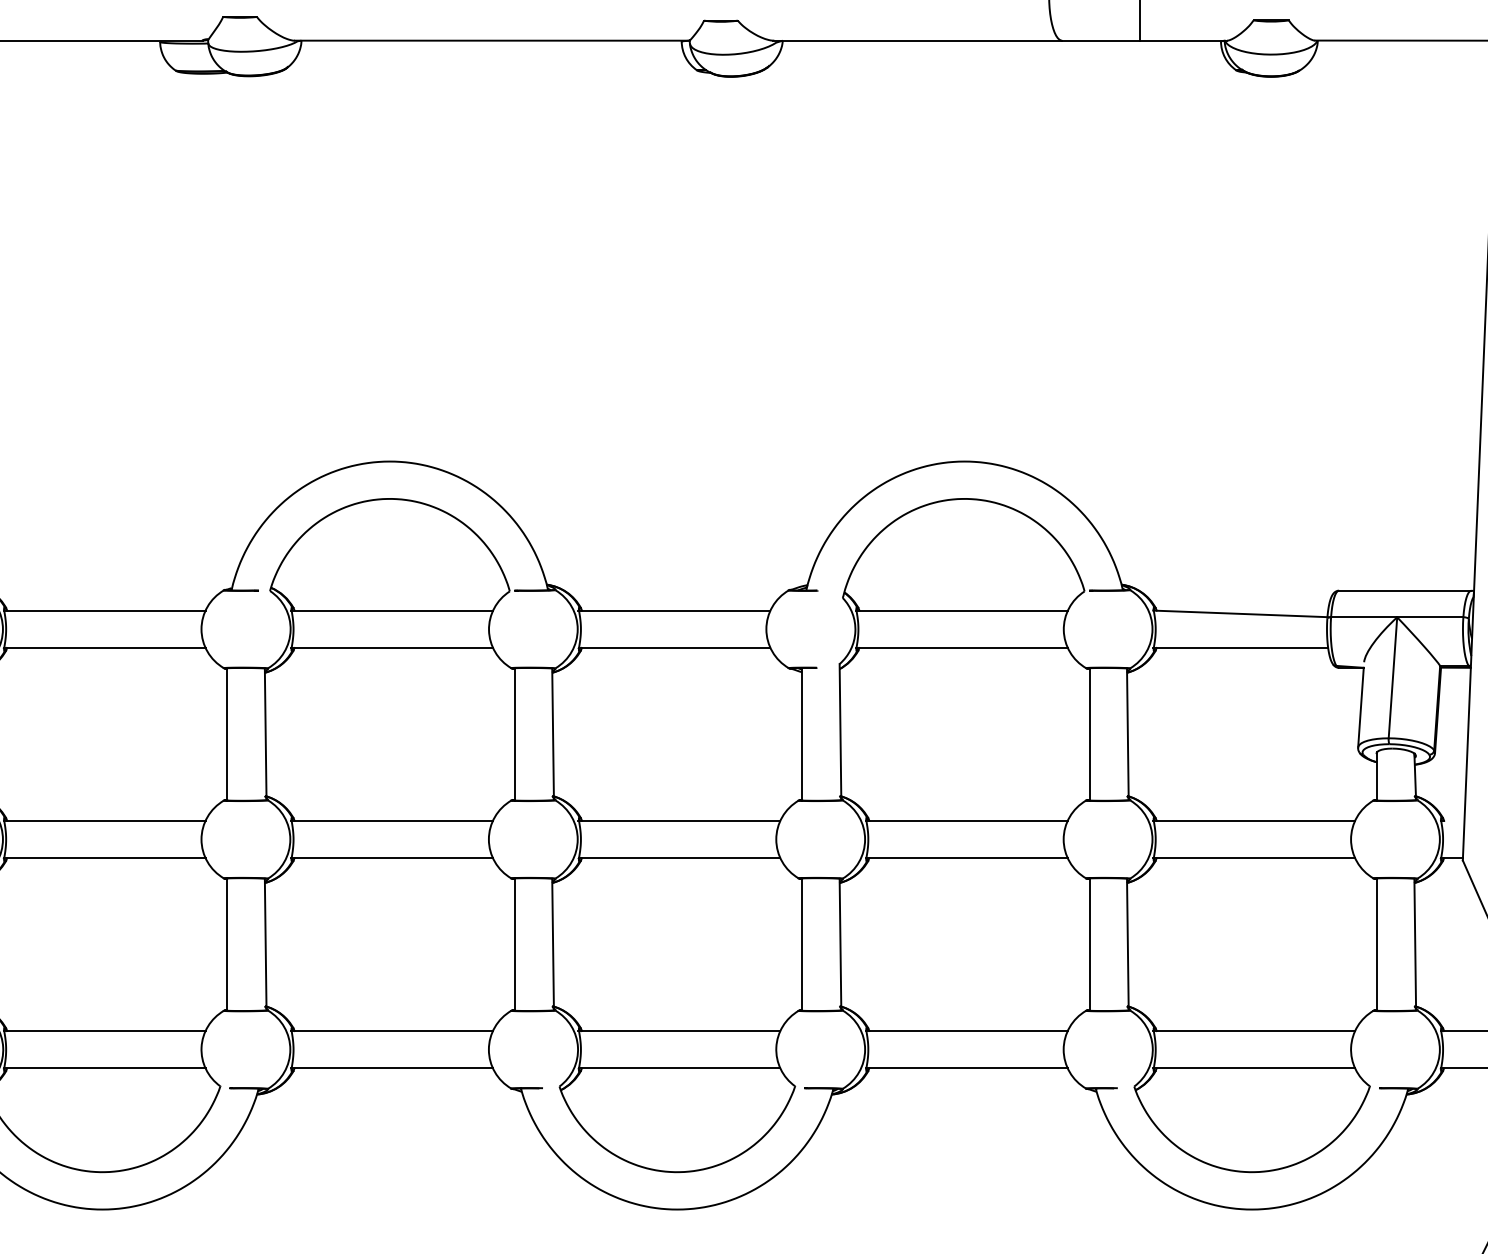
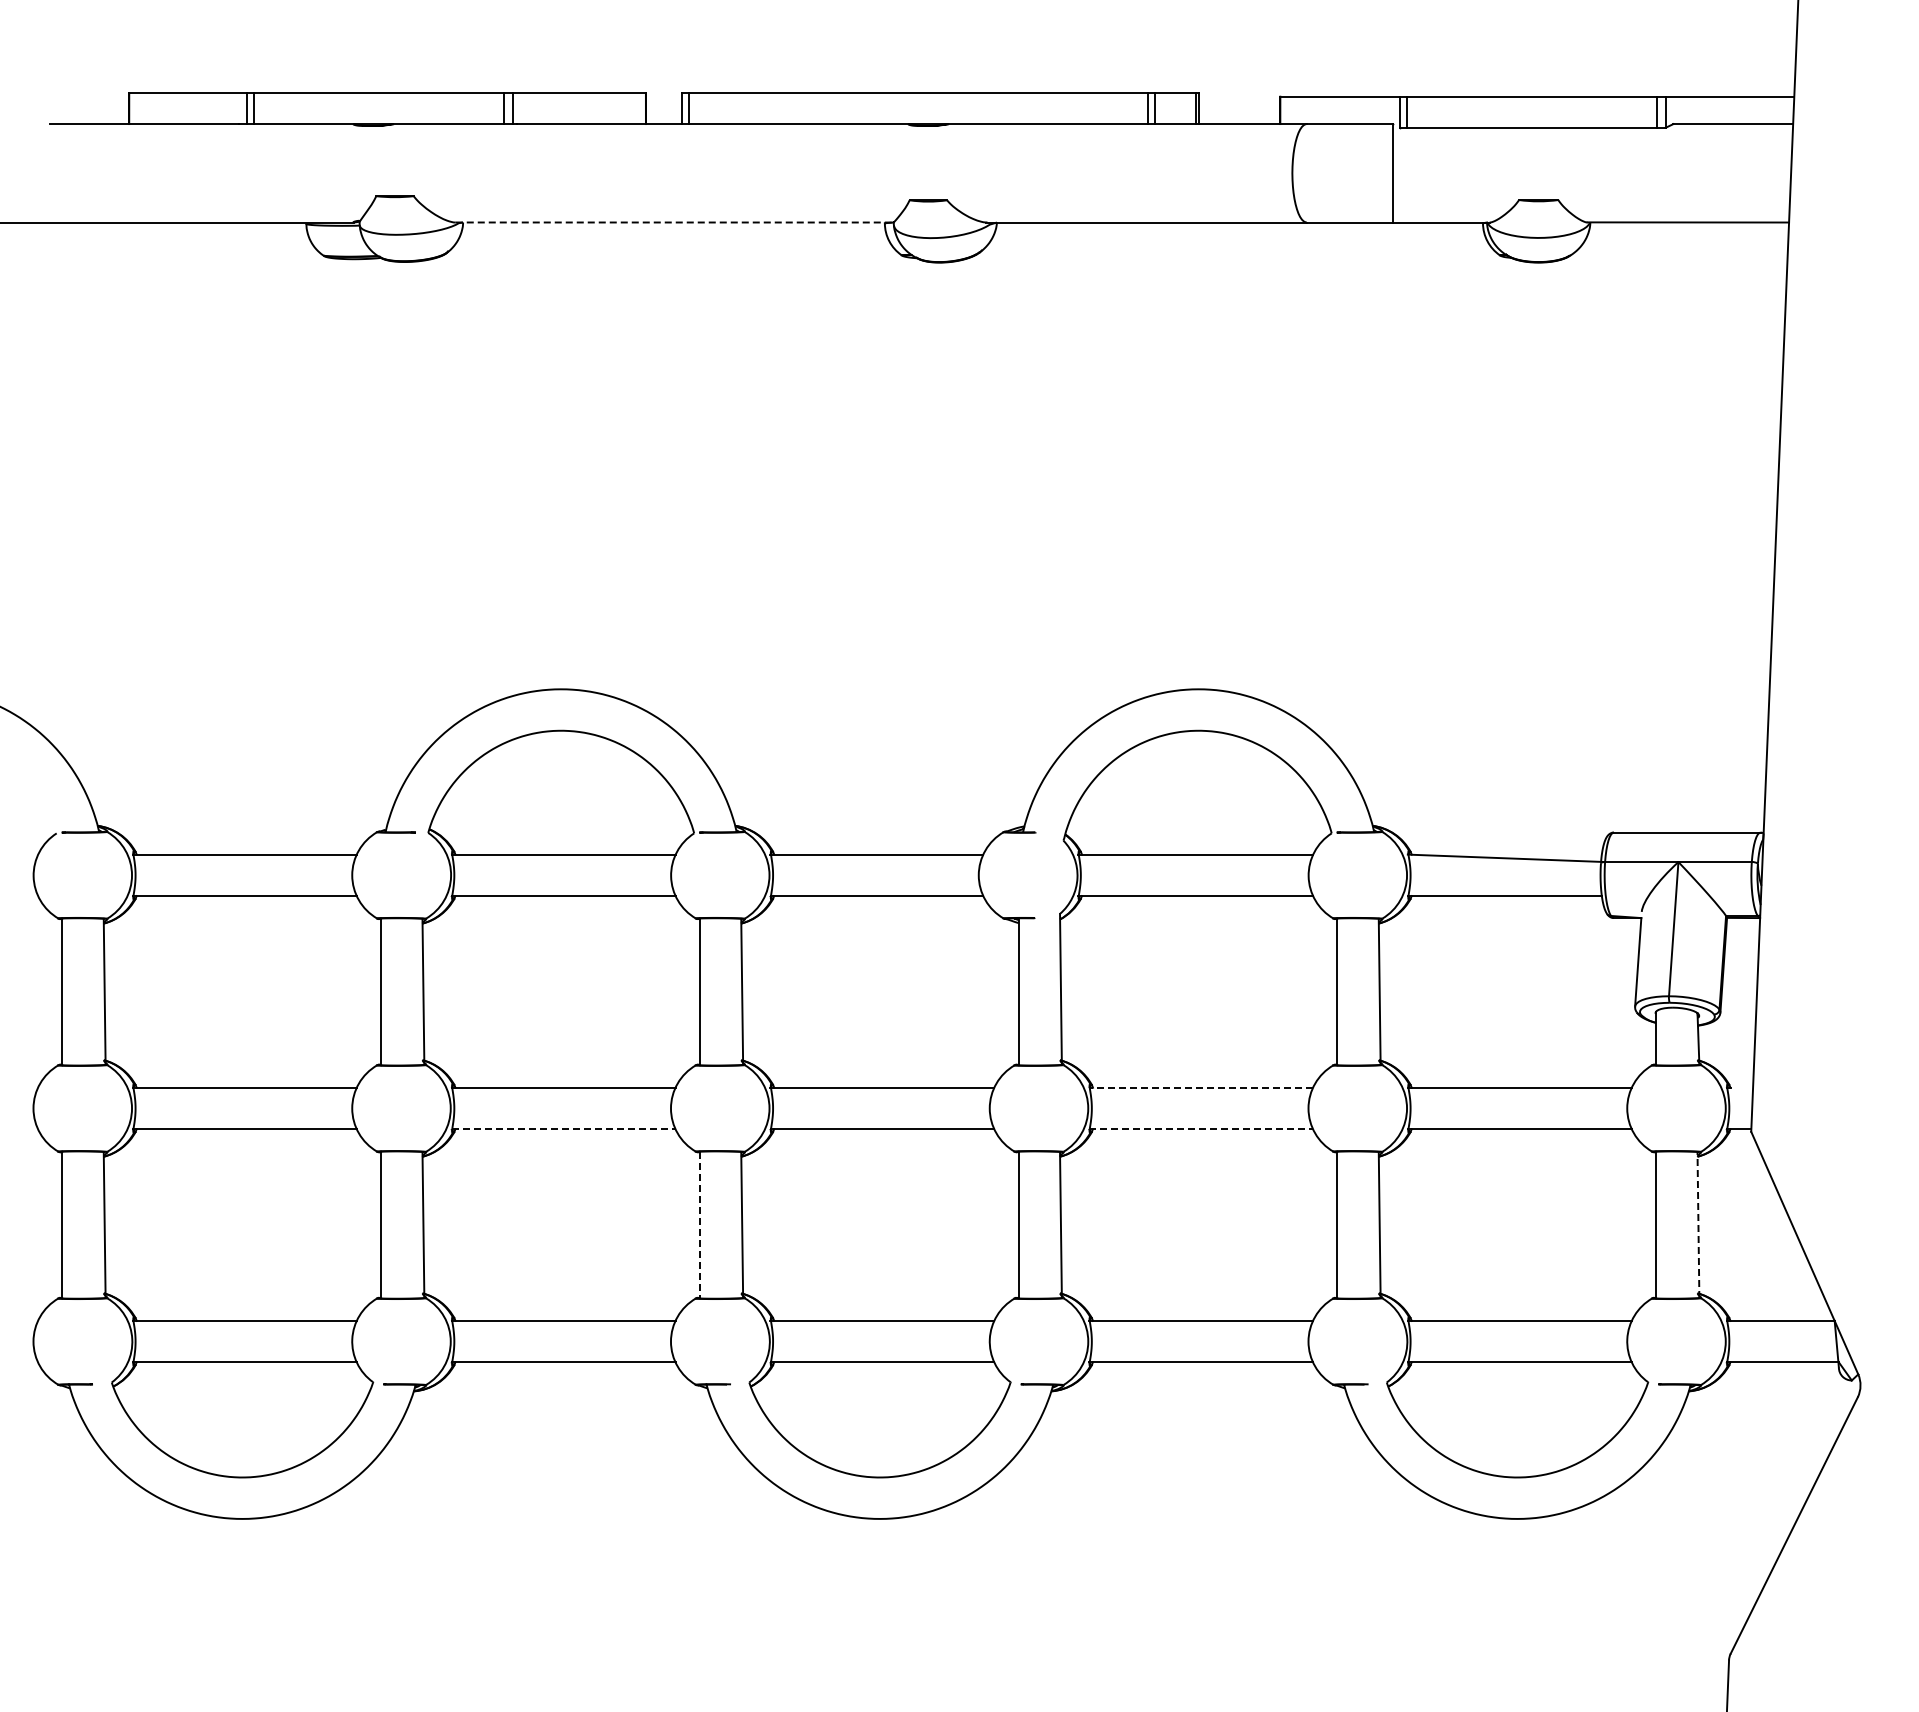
line: (492, 40) -> (674, 222), solid -> dashed
line: (967, 820) -> (1201, 1087), solid -> dashed
line: (391, 858) -> (563, 1129), solid -> dashed
line: (967, 858) -> (1201, 1129), solid -> dashed
line: (514, 944) -> (699, 1225), solid -> dashed
line: (1415, 944) -> (1698, 1224), solid -> dashed

